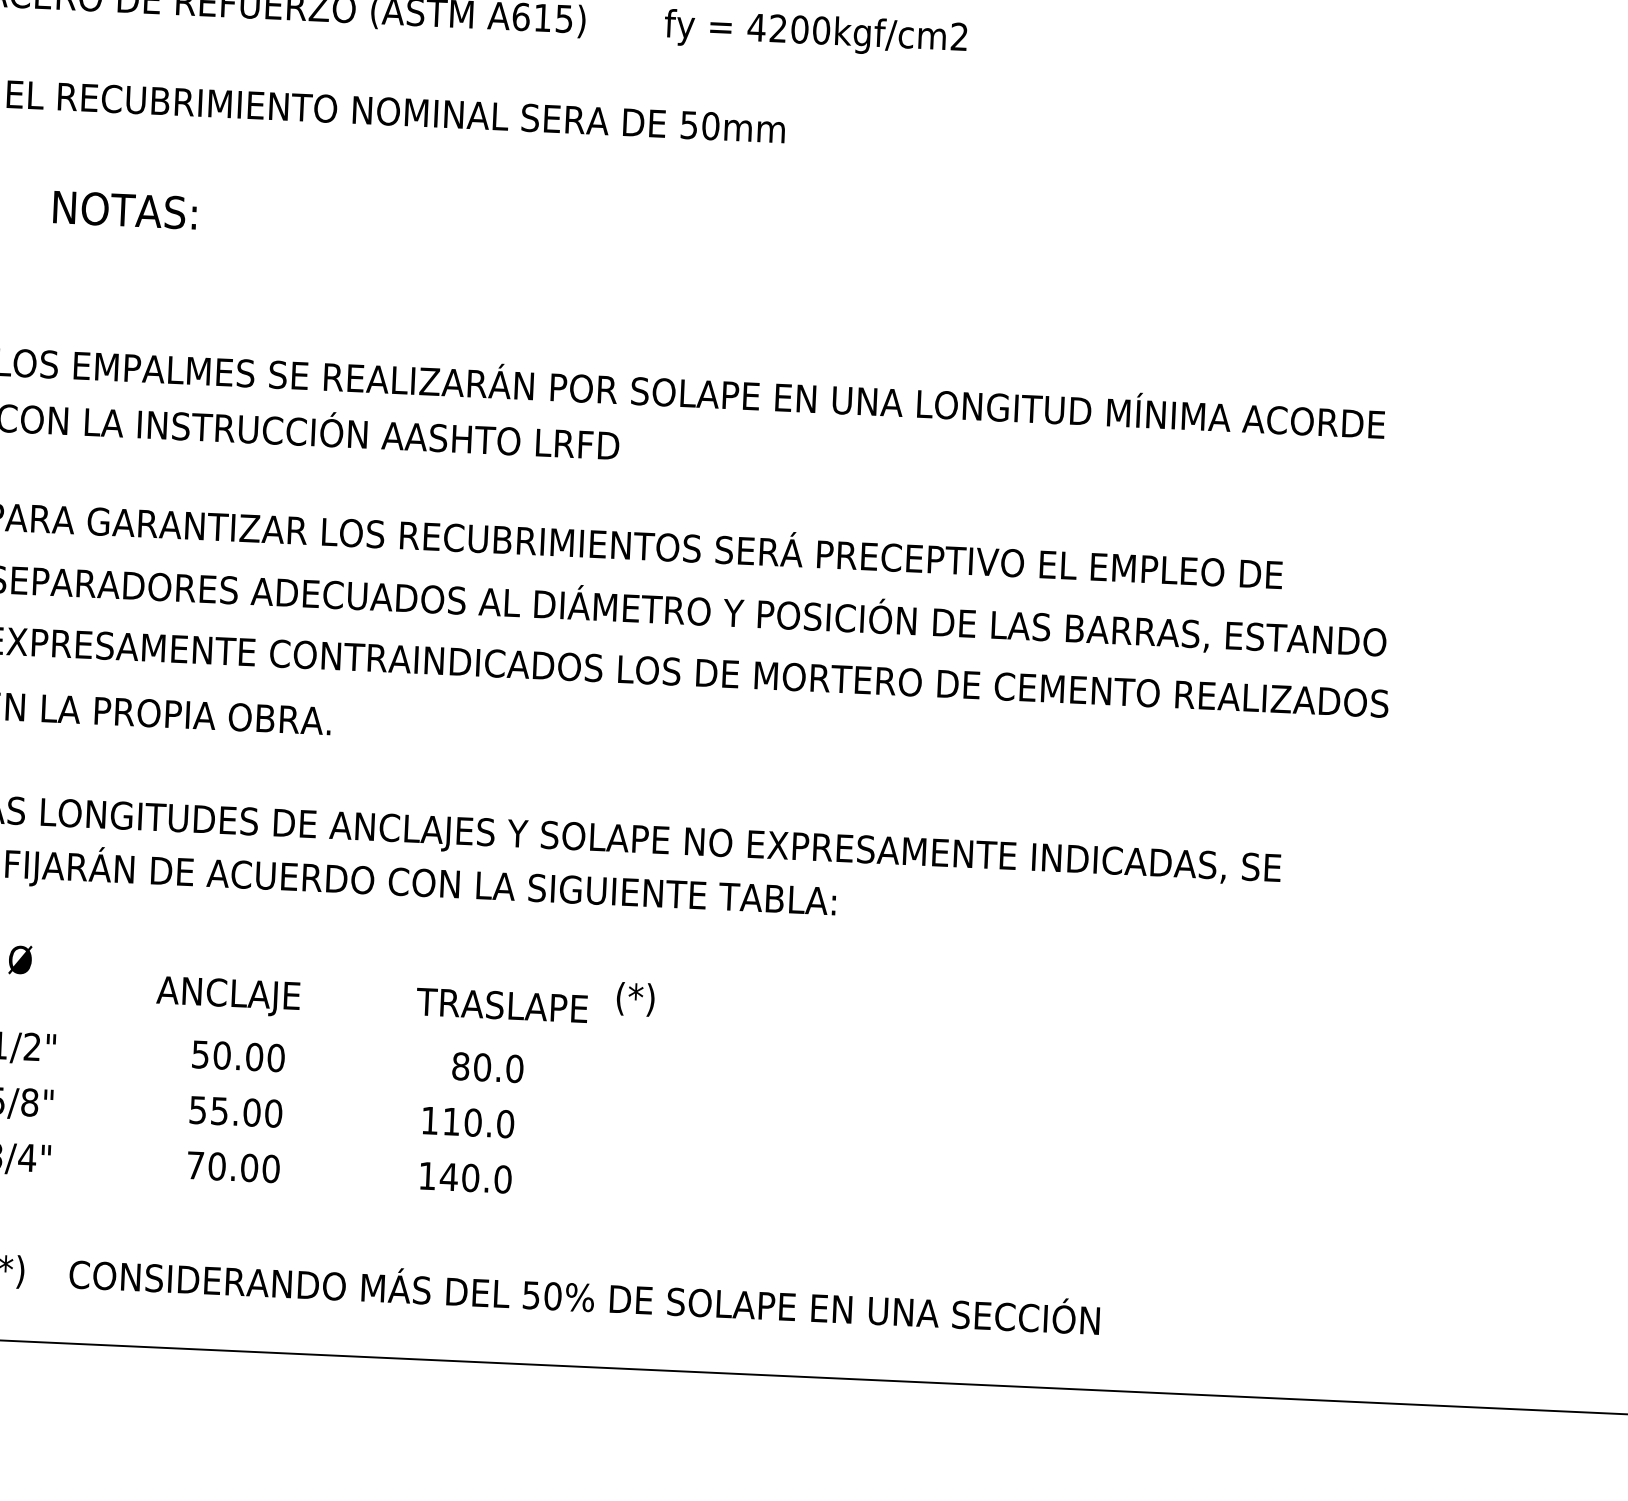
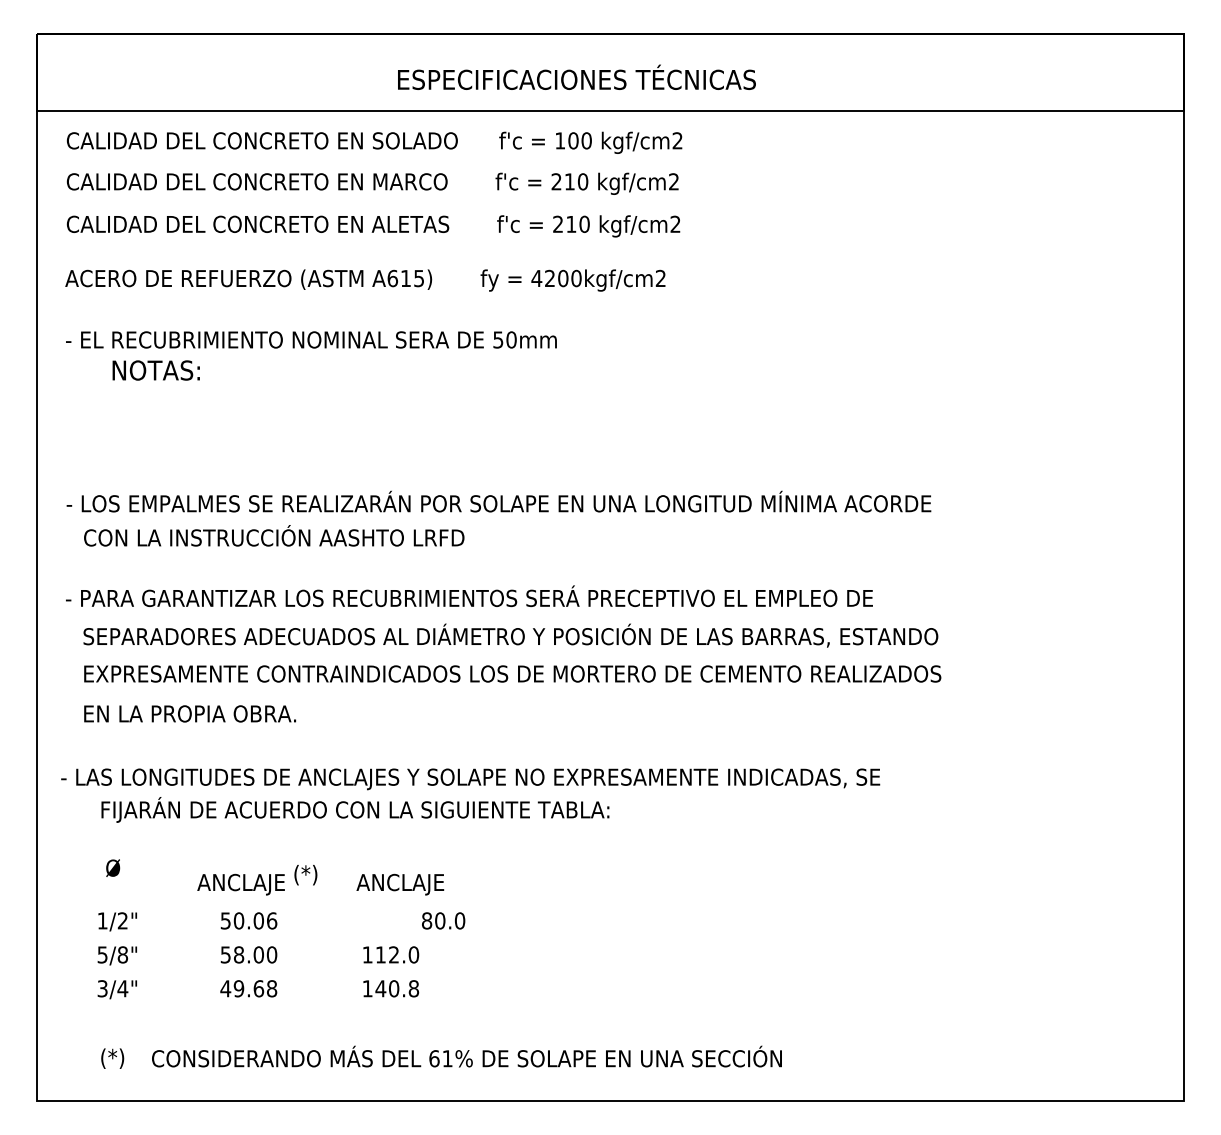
text: (123, 210) -> (155, 370), moved
text: (635, 999) -> (305, 875), moved
text: (501, 1008) -> (408, 884), TRASLAPE -> ANCLAJE
text: (276, 1057) -> (272, 920), 50.00 -> 50.06
text: (487, 1066) -> (443, 920), moved
text: (220, 1110) -> (239, 954), 55.00 -> 58.00
text: (473, 1122) -> (394, 954), 110.0 -> 112.0
text: (232, 1166) -> (248, 988), 70.00 -> 49.68
text: (502, 1179) -> (413, 988), 140.0 -> 140.8
text: (541, 1295) -> (440, 1058), 50% -> 61%

